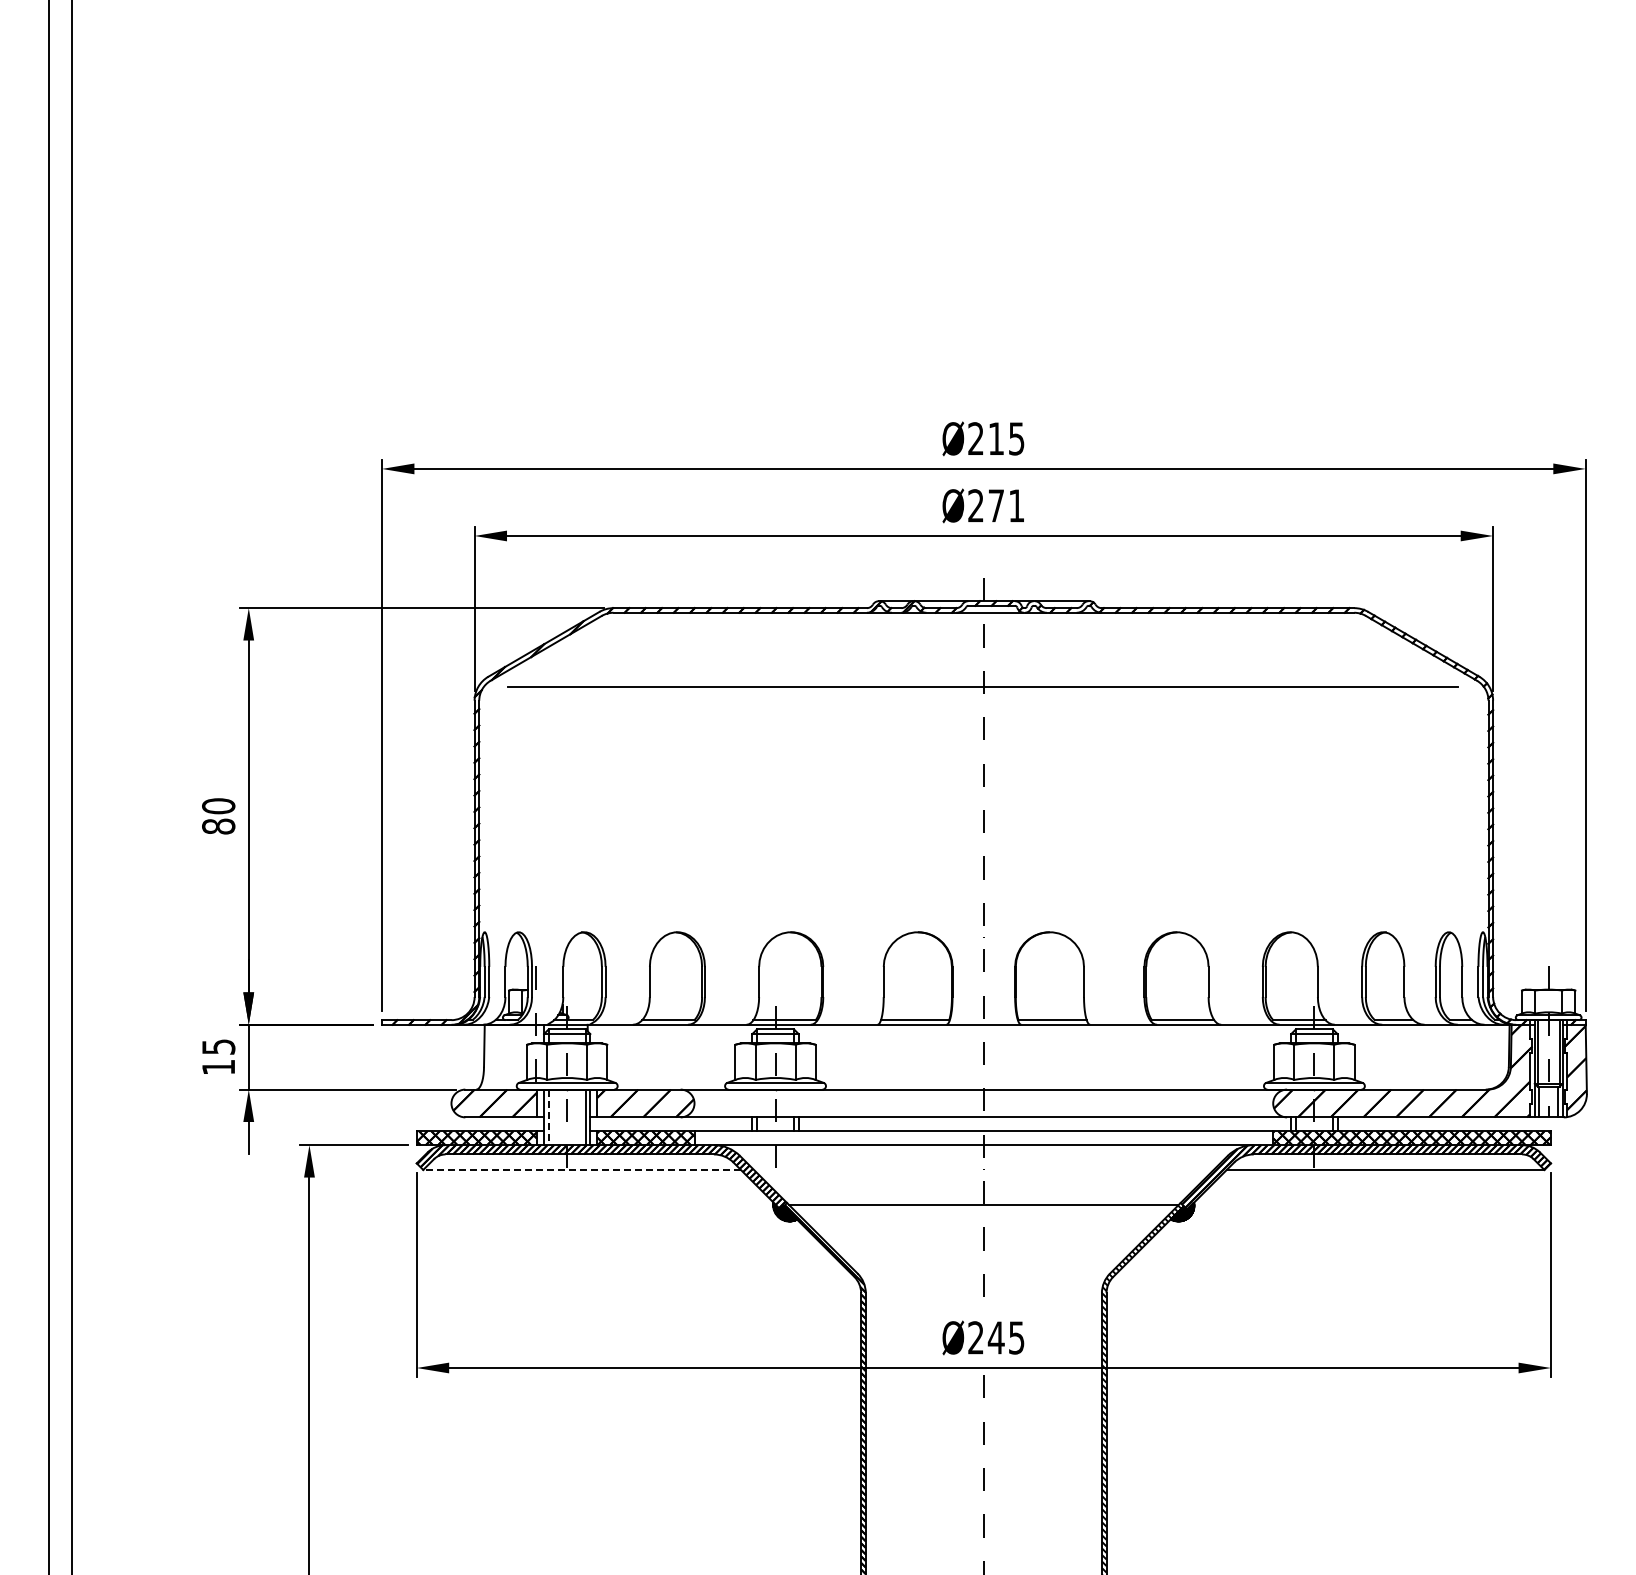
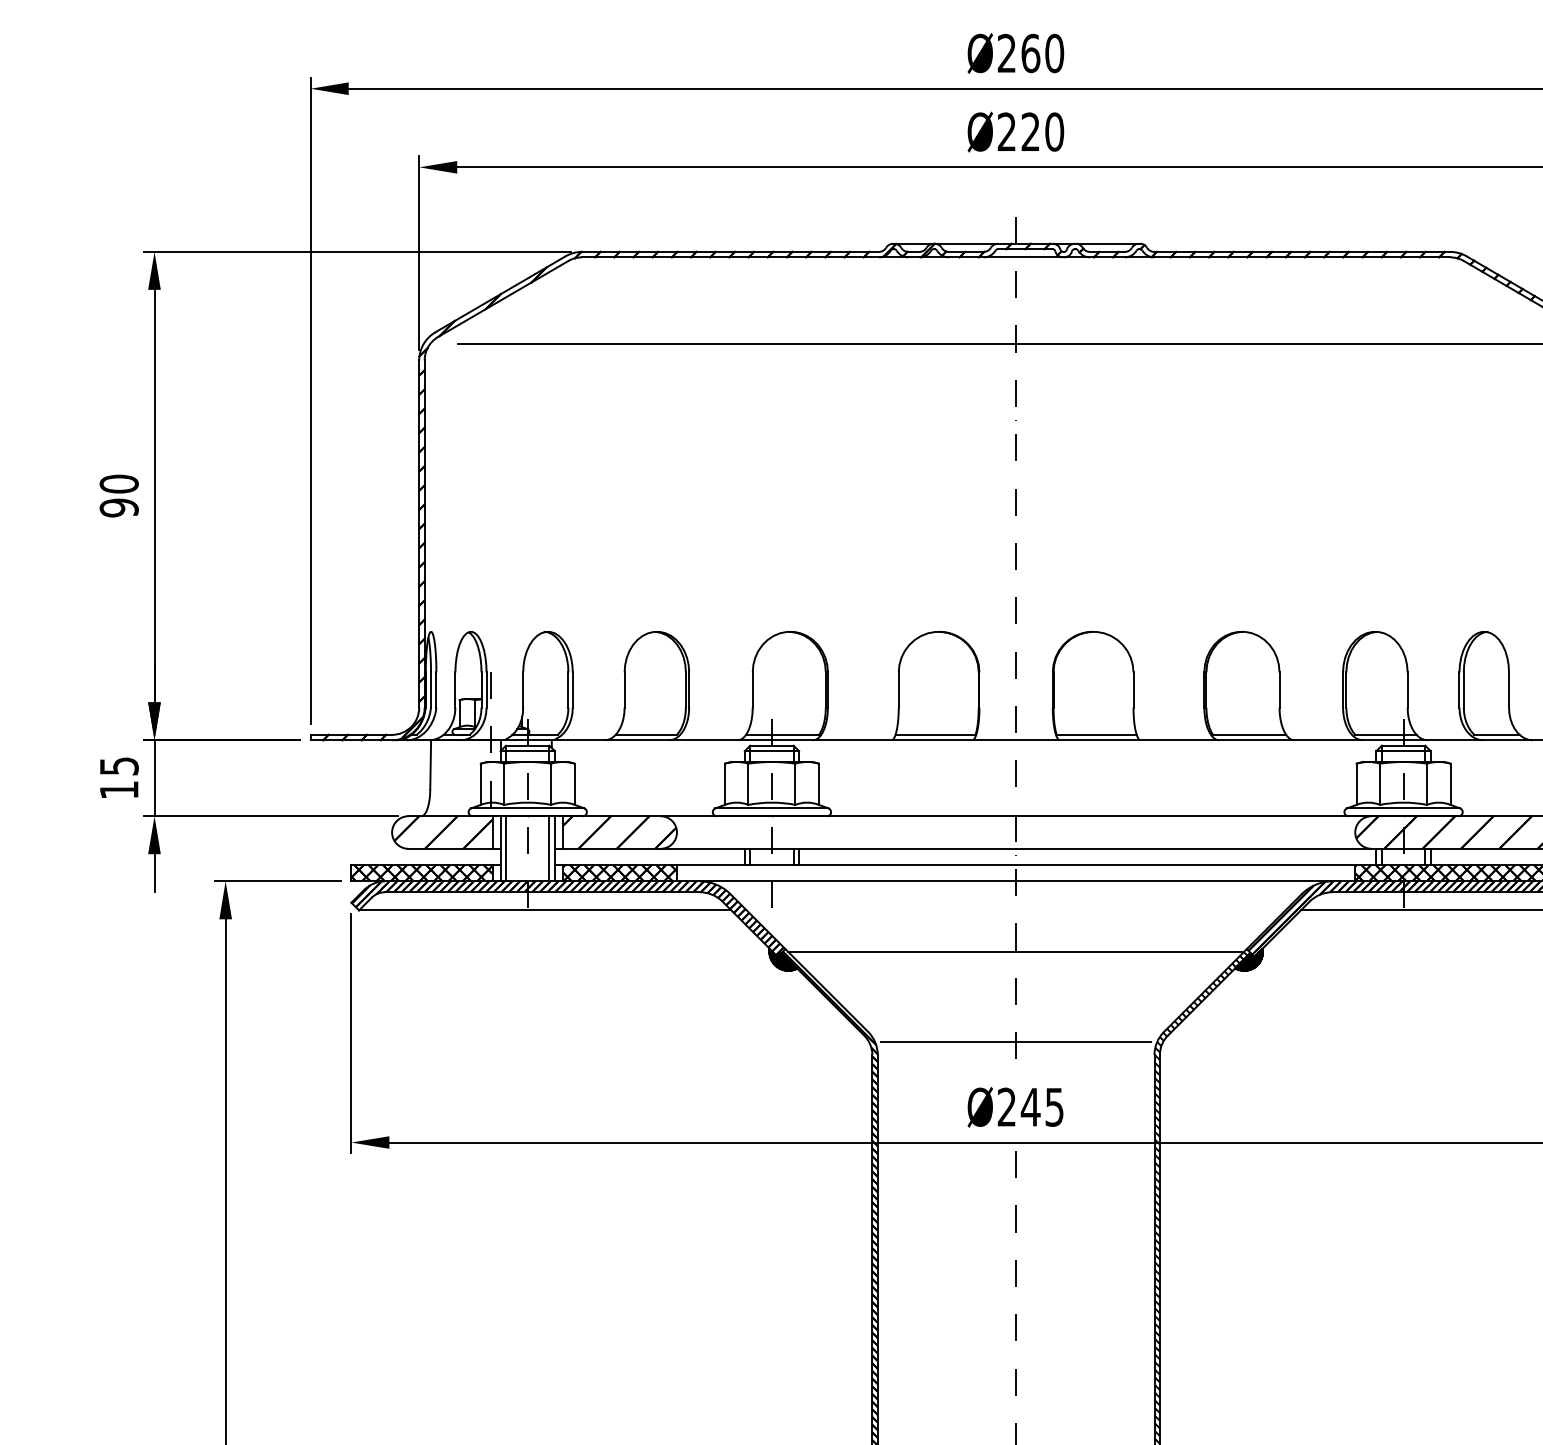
text: (1006, 438) -> (1042, 53), Ø215 -> Ø260
text: (1006, 505) -> (1042, 131), Ø271 -> Ø220
text: (218, 826) -> (119, 507), 80 -> 90
line: (548, 1117) -> (505, 848), dashed -> solid
line: (582, 1169) -> (545, 909), dashed -> solid
line: (983, 1282) -> (1015, 1042), added

